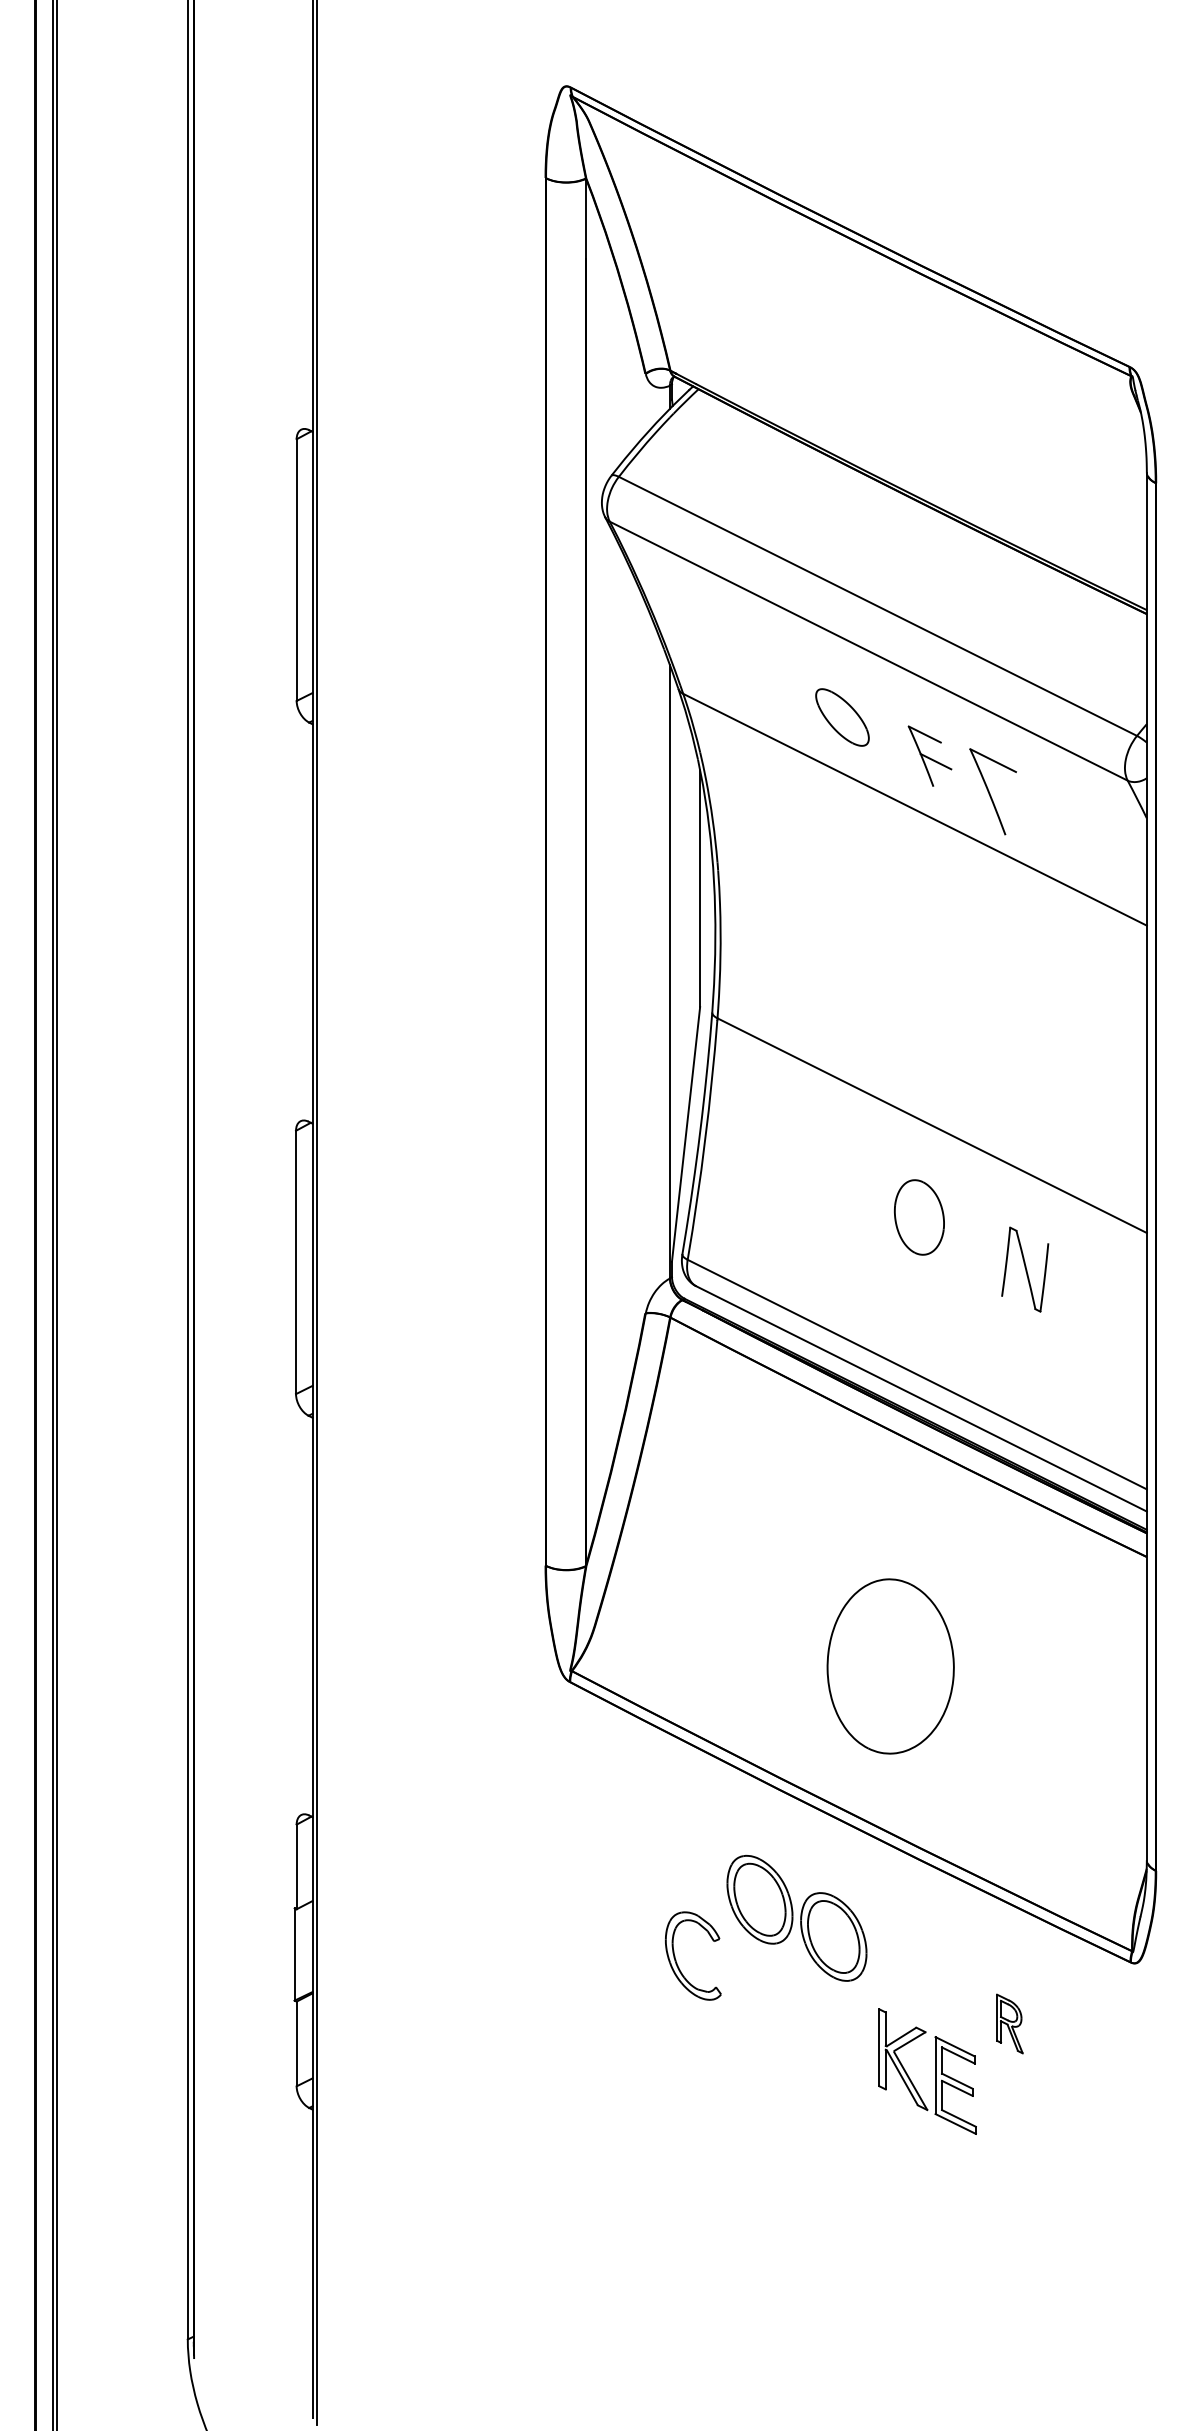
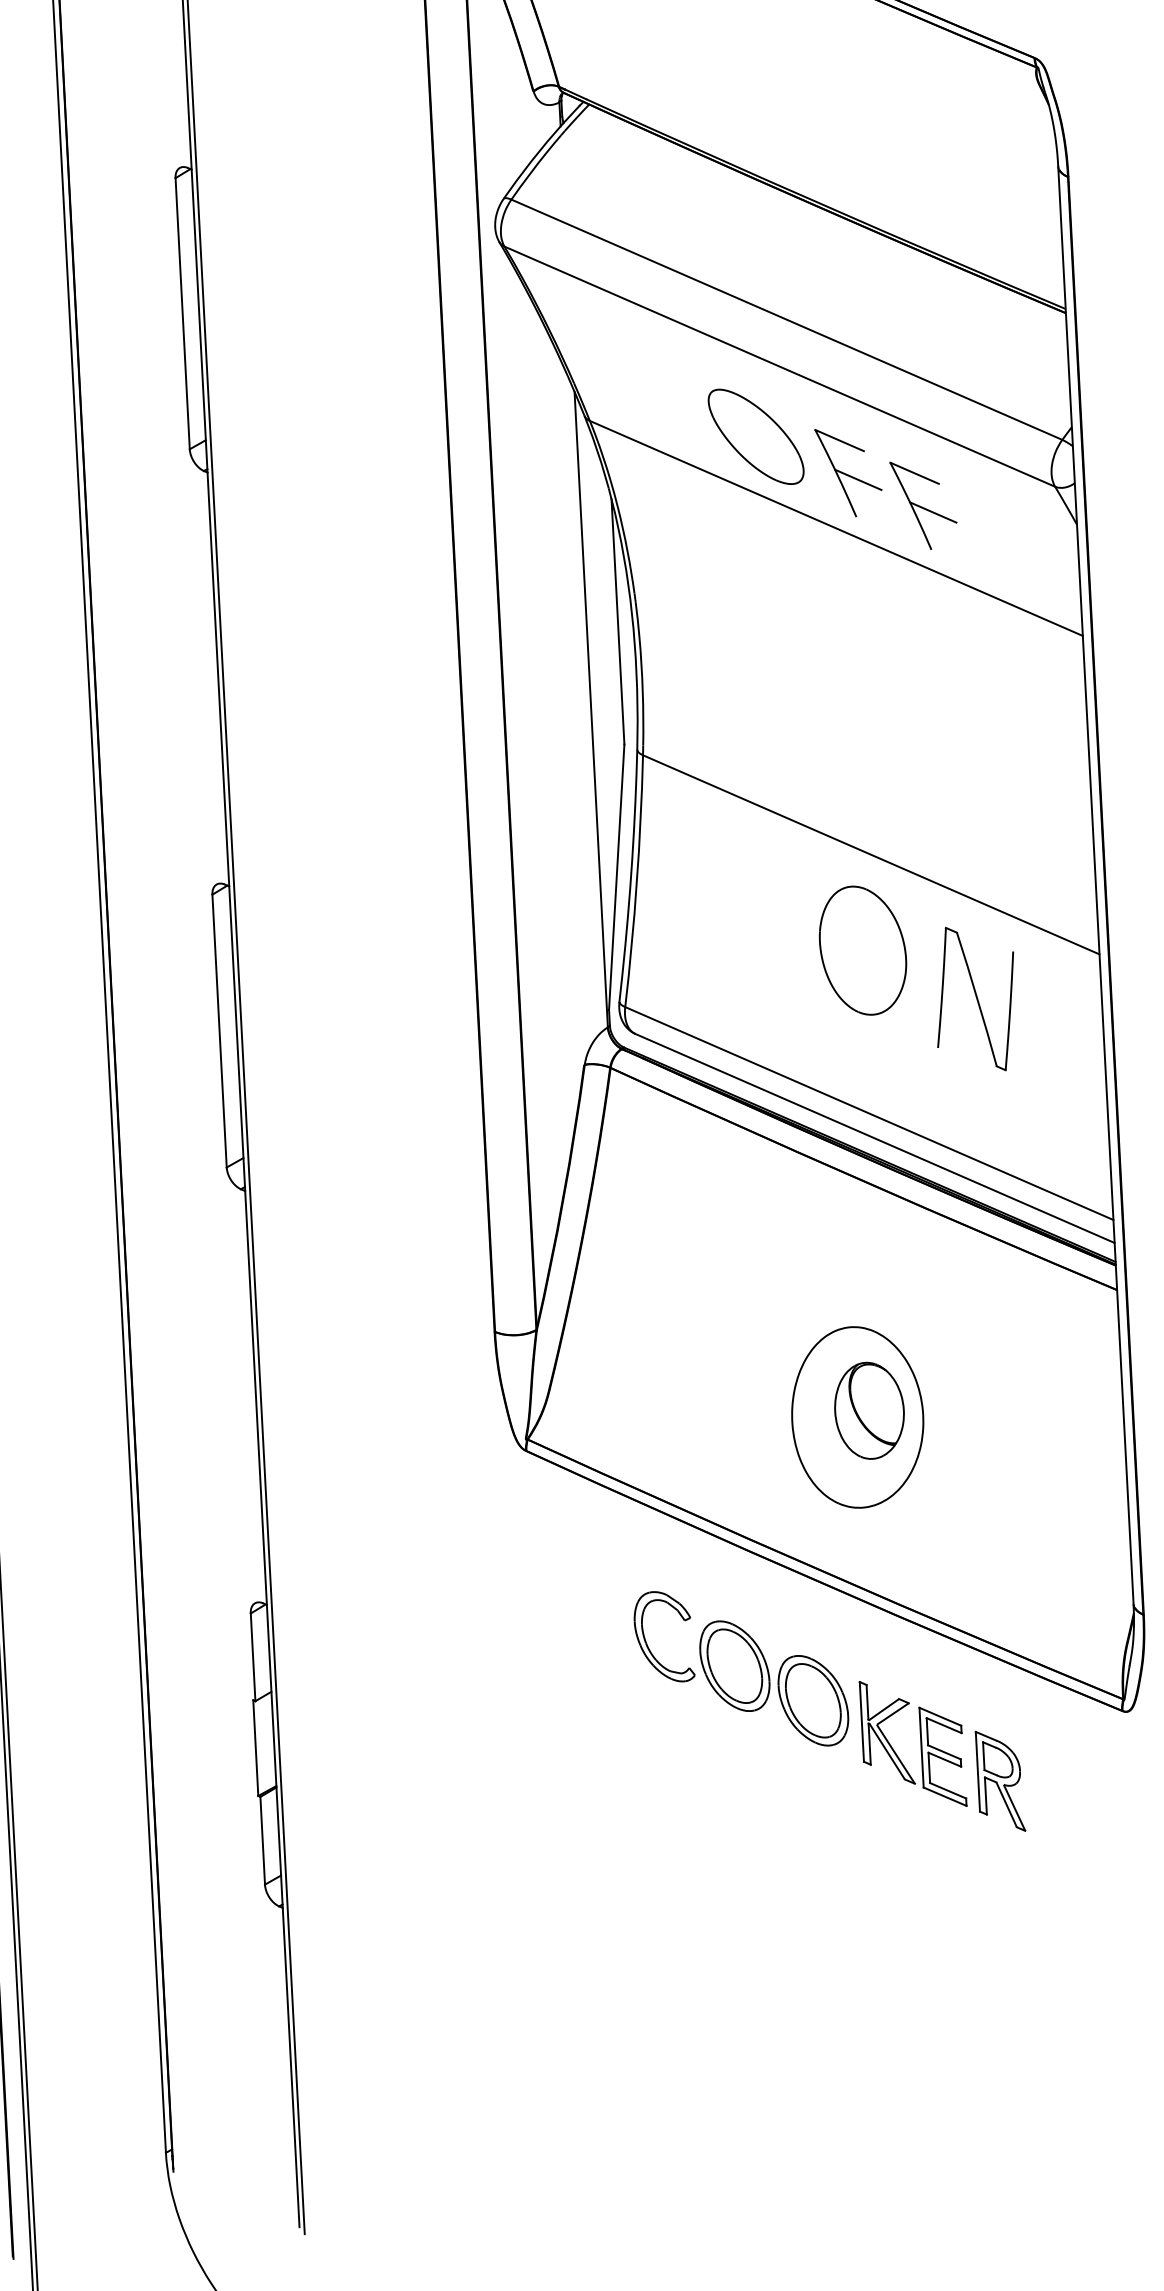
part: (842, 717) -> (756, 436), size x1.67
part: (929, 755) -> (848, 471), size x1.43
line: (1008, 799) -> (932, 512), added
part: (919, 1217) -> (863, 950), size x1.67
part: (1024, 1269) -> (974, 998), size x1.67
part: (902, 1660) -> (869, 1410), added
part: (676, 1959) -> (646, 1641), moved
part: (1009, 2023) -> (1000, 1780), size x1.67
part: (935, 2071) -> (921, 1743), moved

